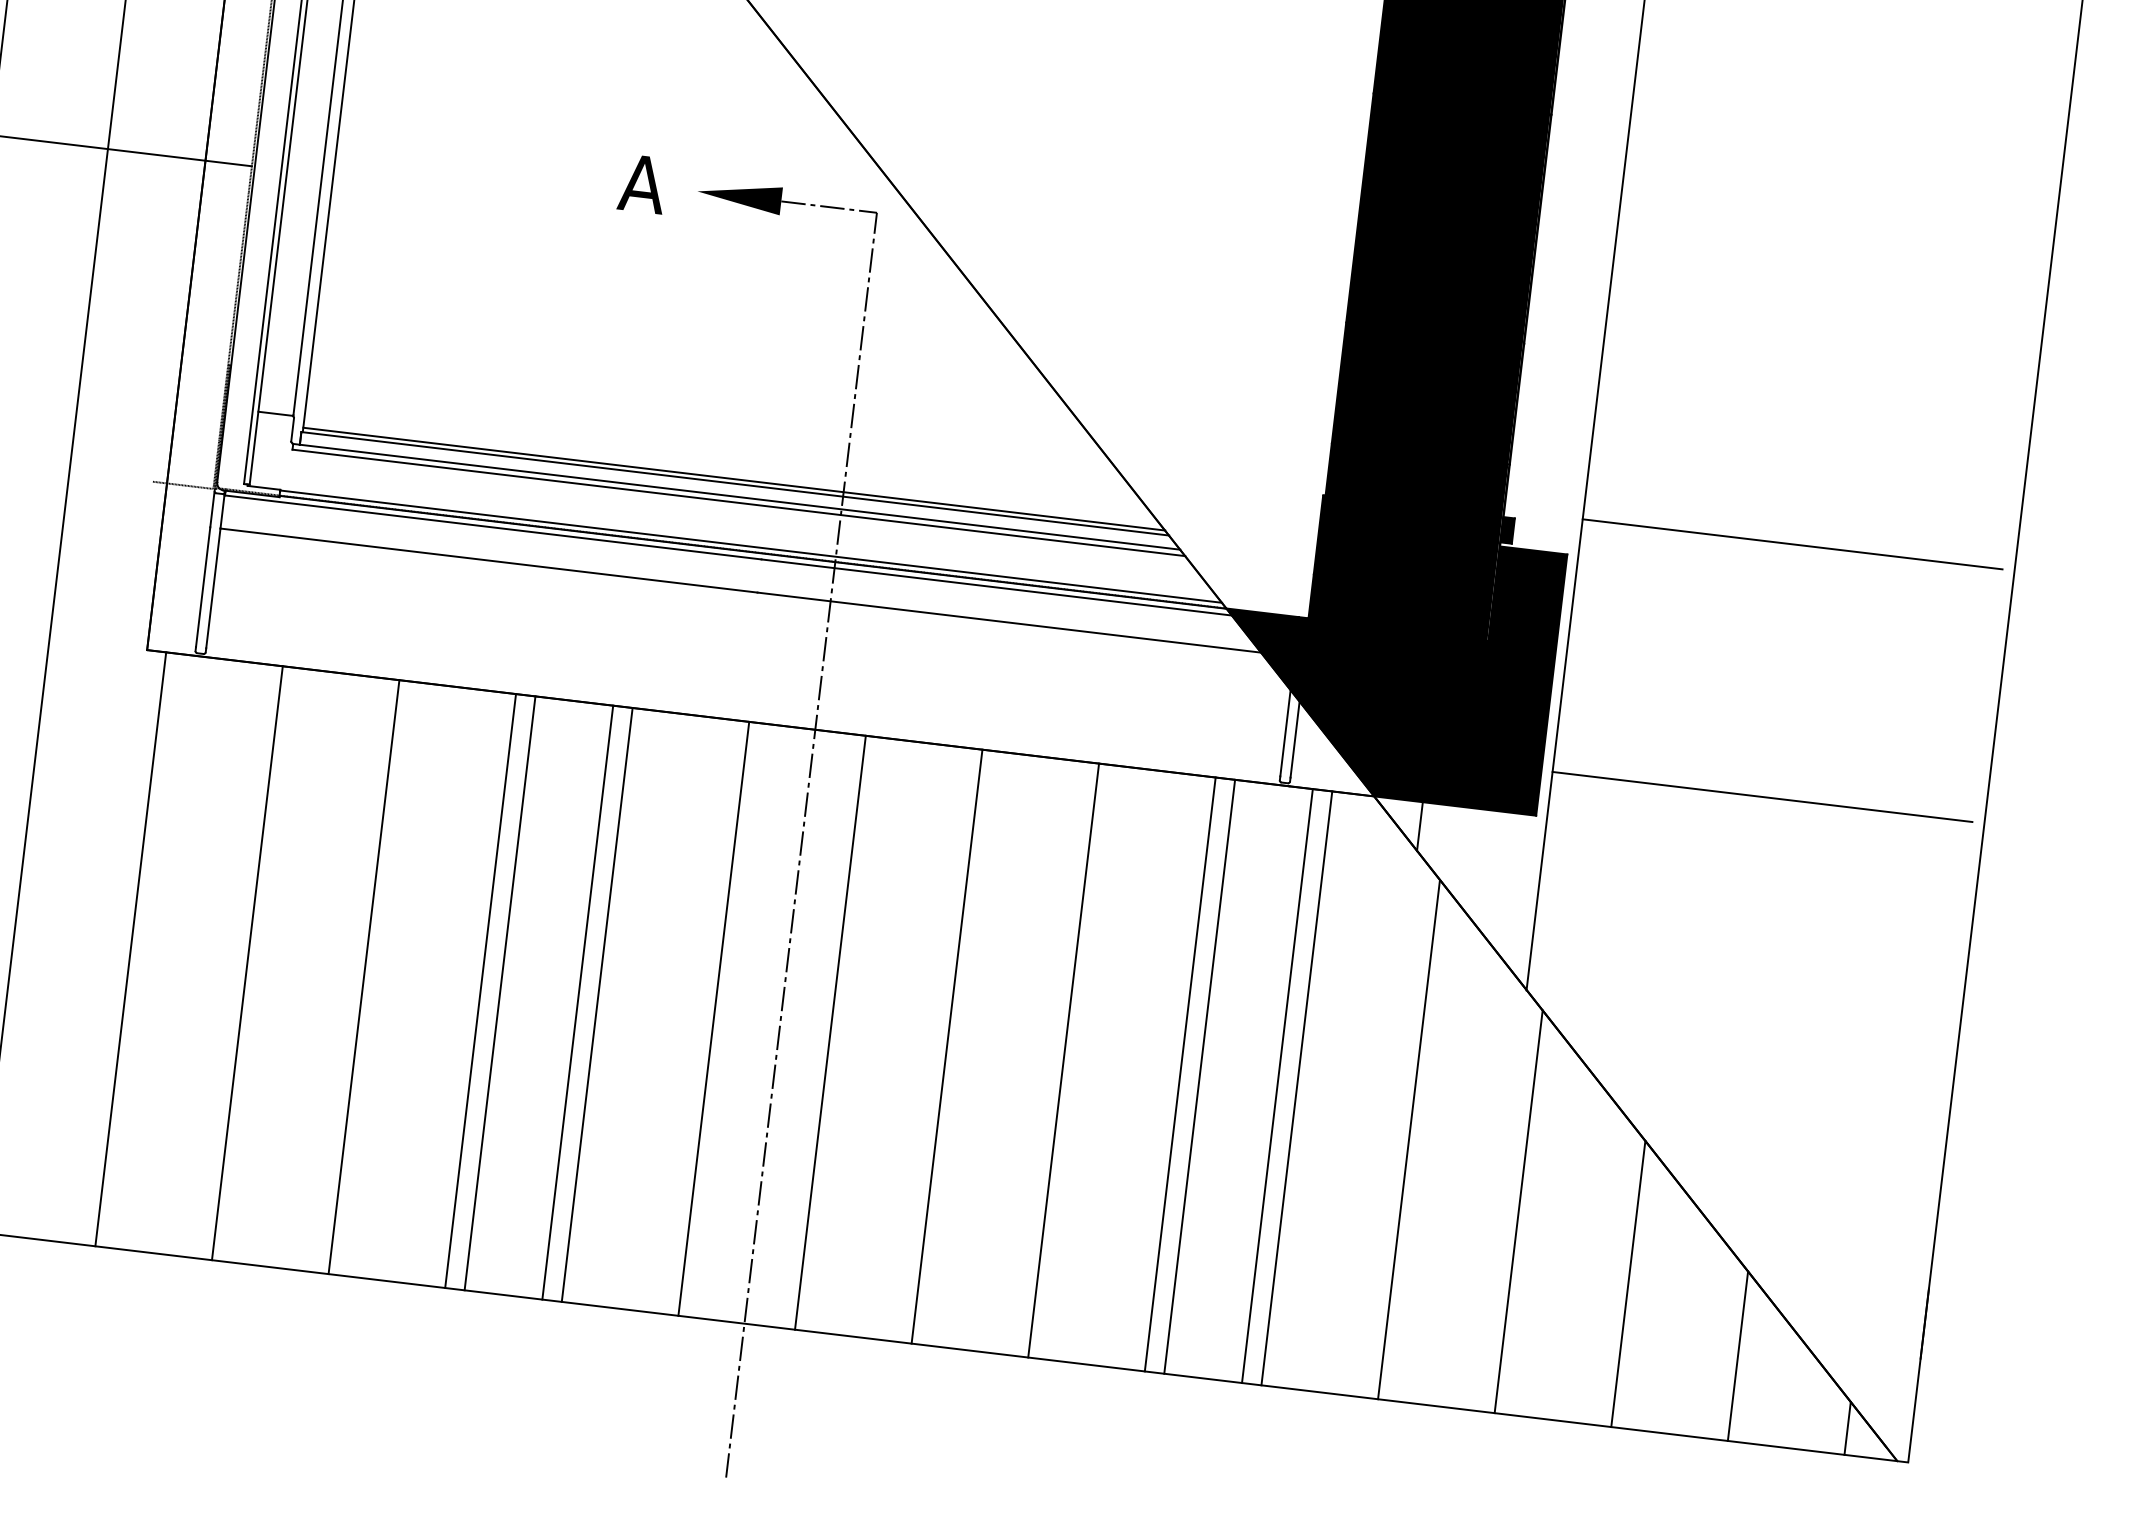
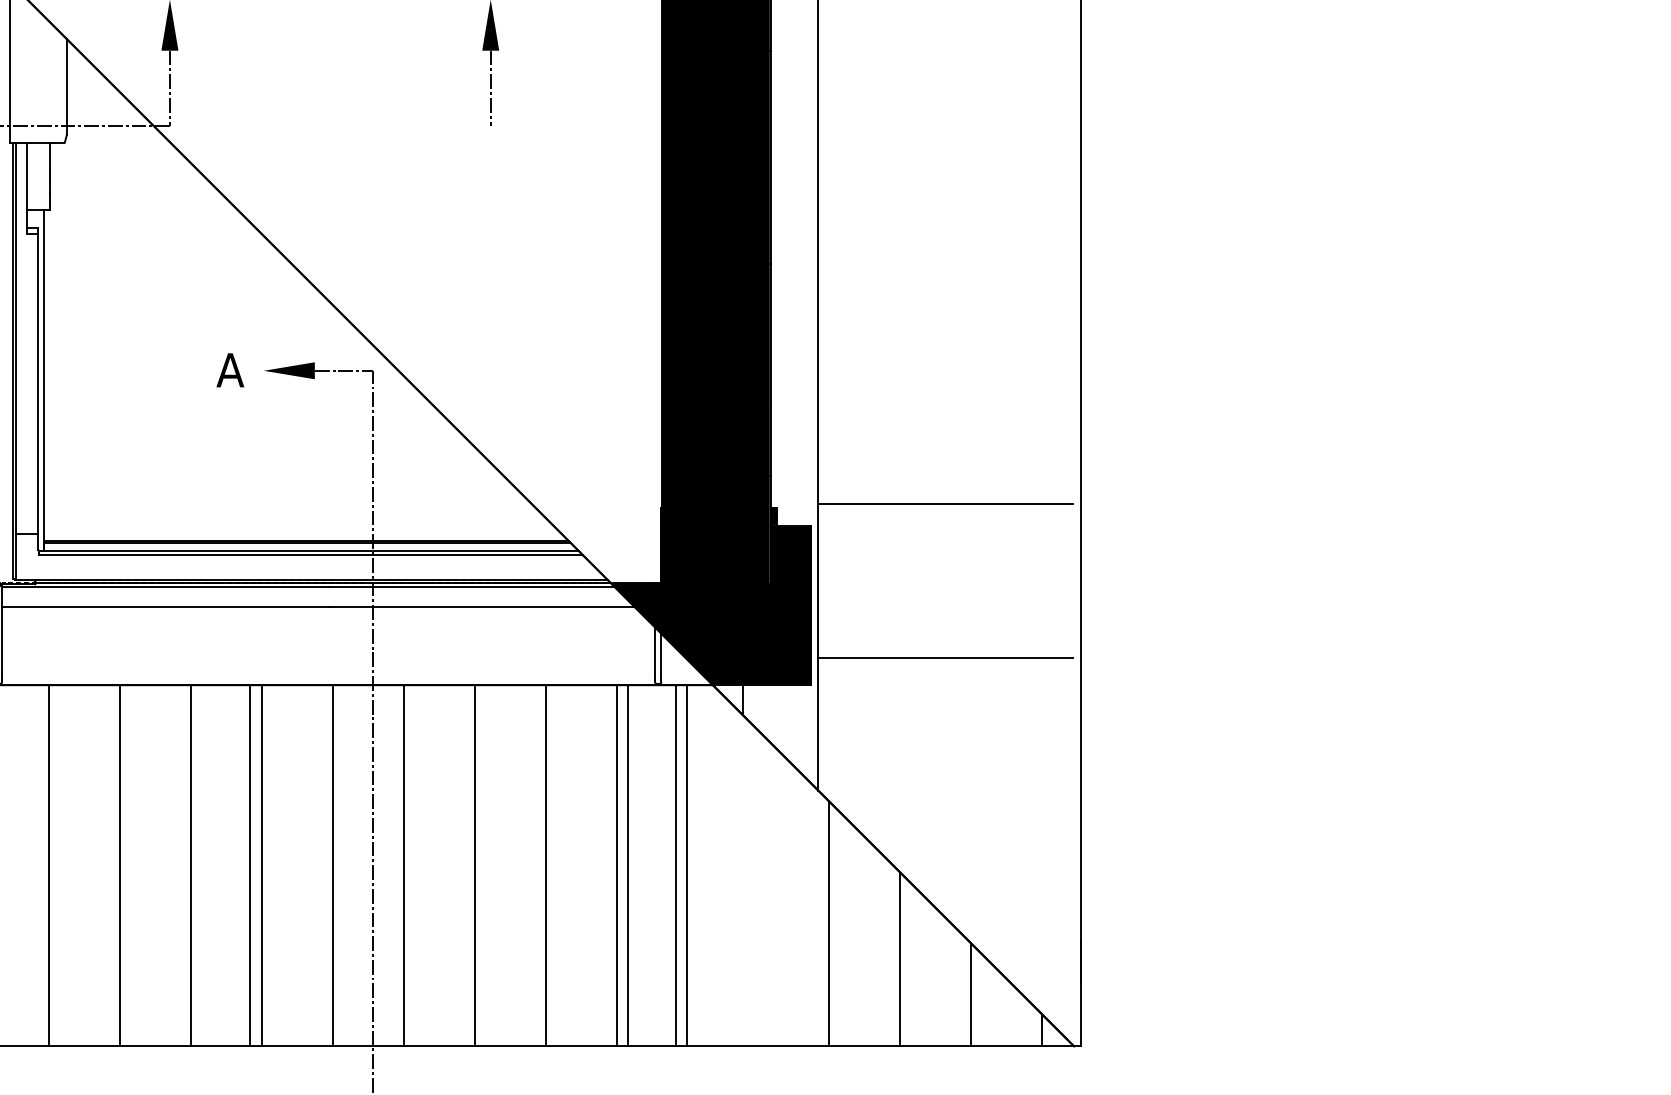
line: (499, 992) -> (202, 865), removed
line: (1409, 1139) -> (758, 888), removed

